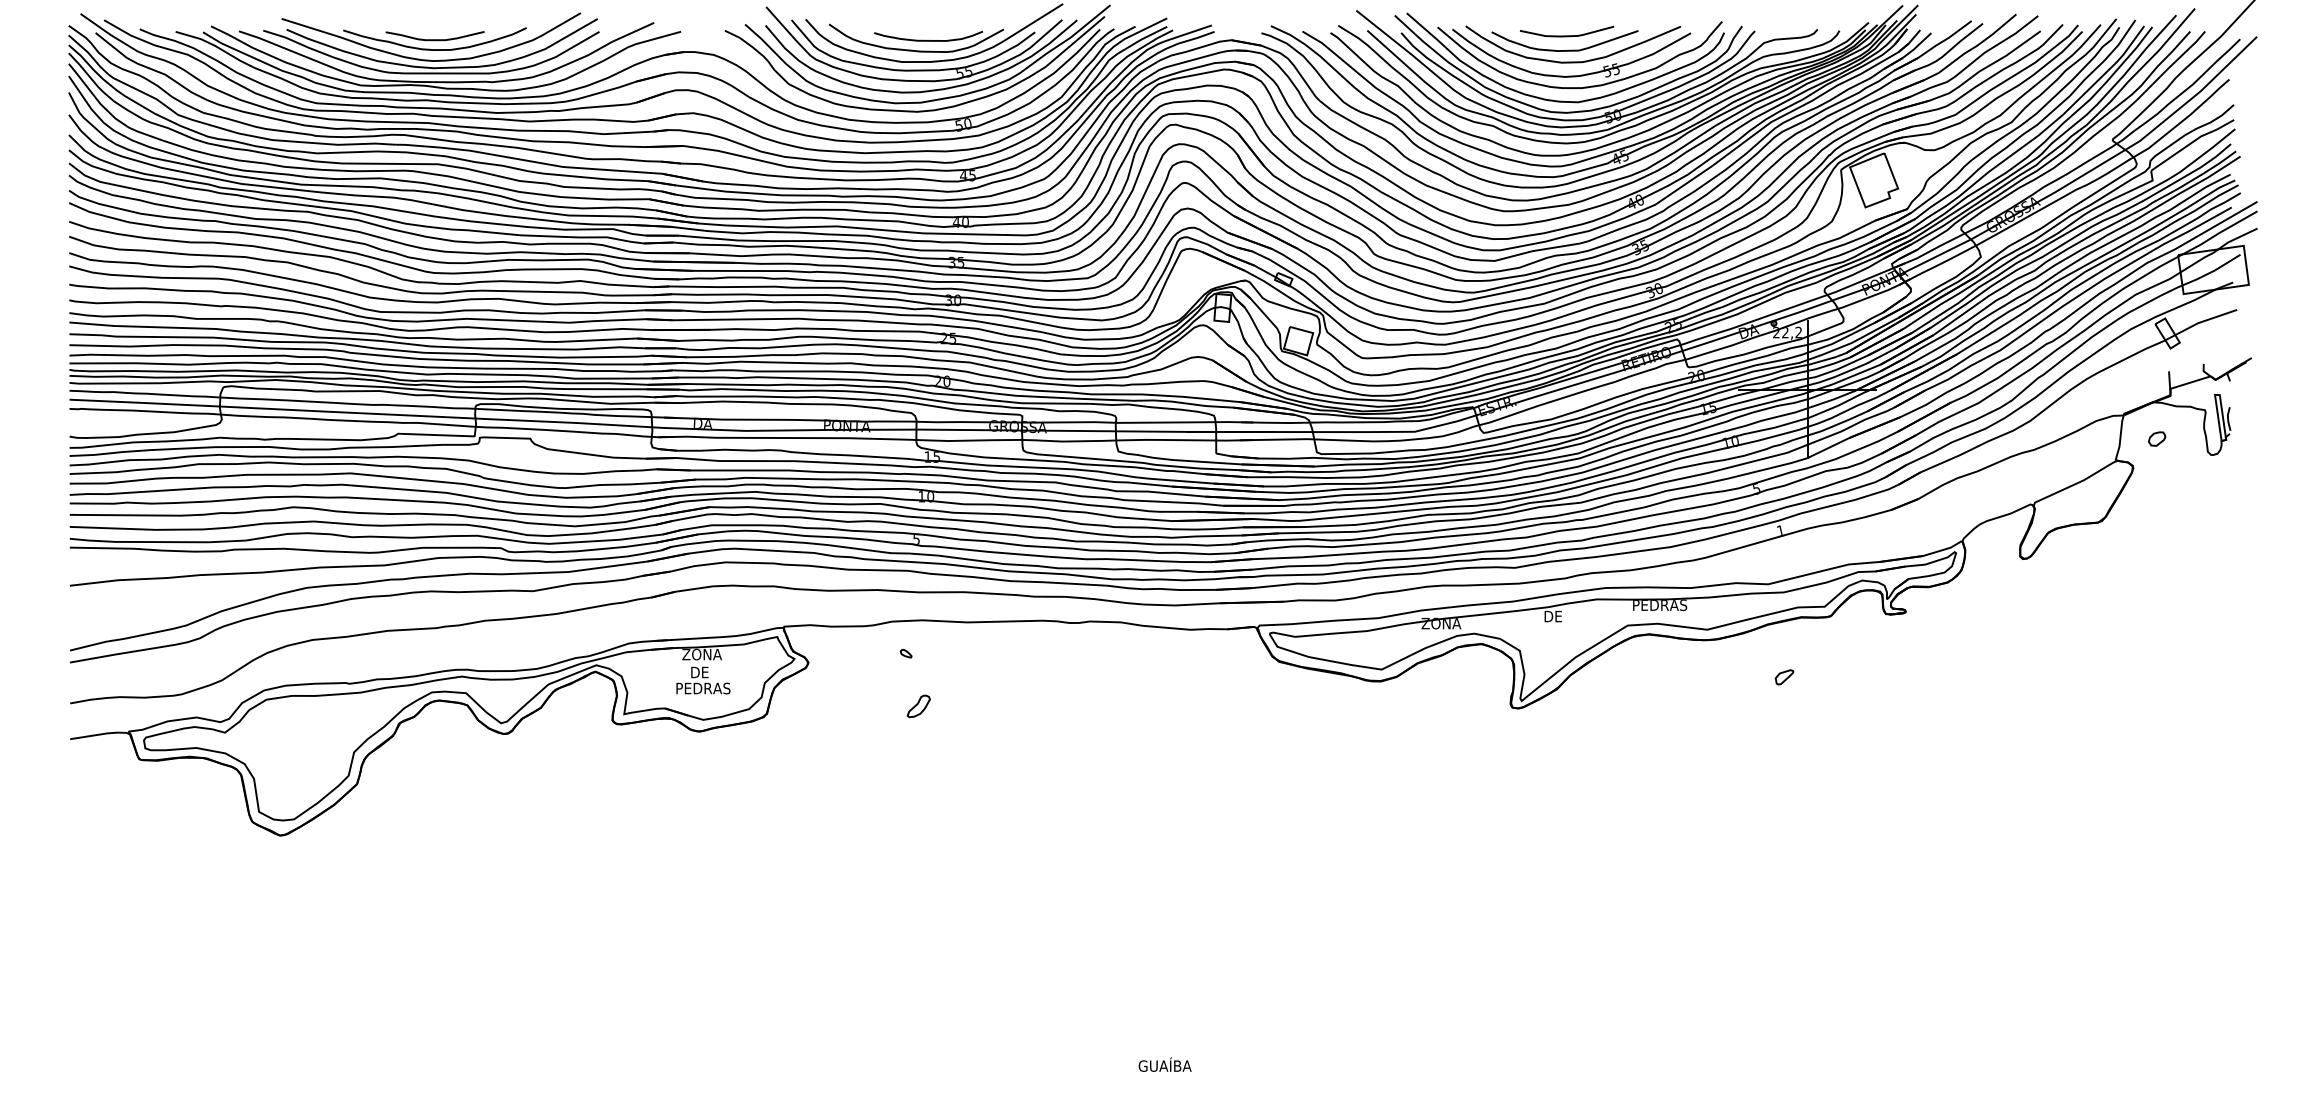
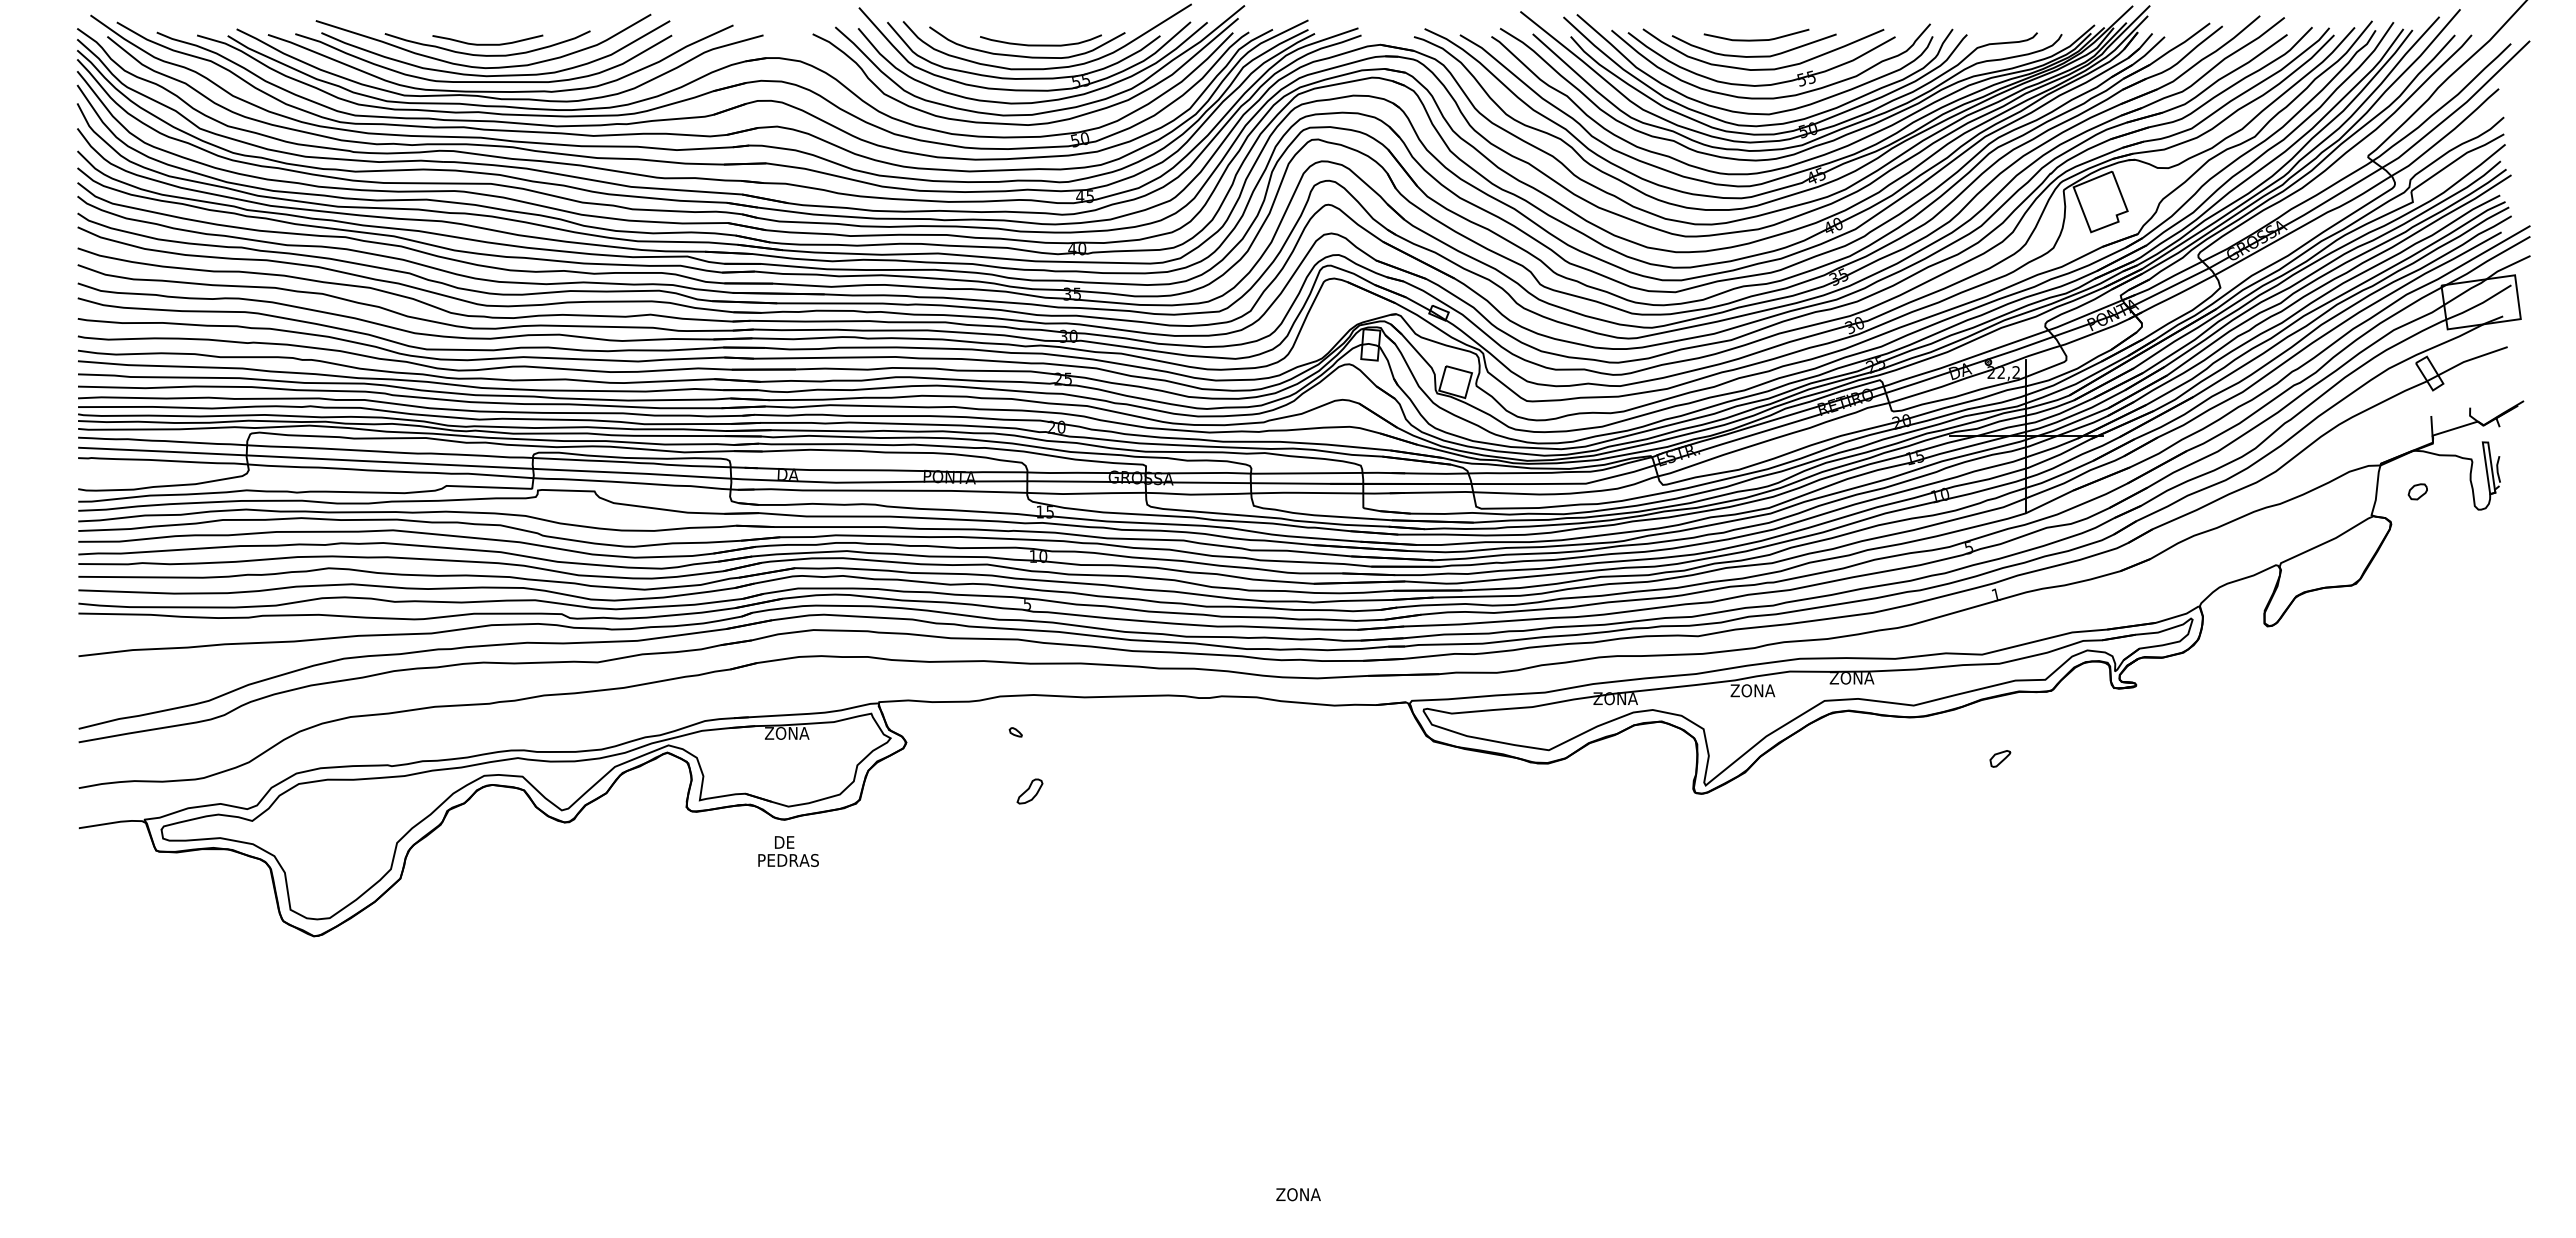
text: (1659, 604) -> (1860, 677), PEDRAS -> ZONA
text: (1563, 616) -> (1752, 690), DE -> ZONA
text: (703, 680) -> (788, 851), moved
text: (1164, 1064) -> (1305, 1192), GUAÍBA -> ZONA

